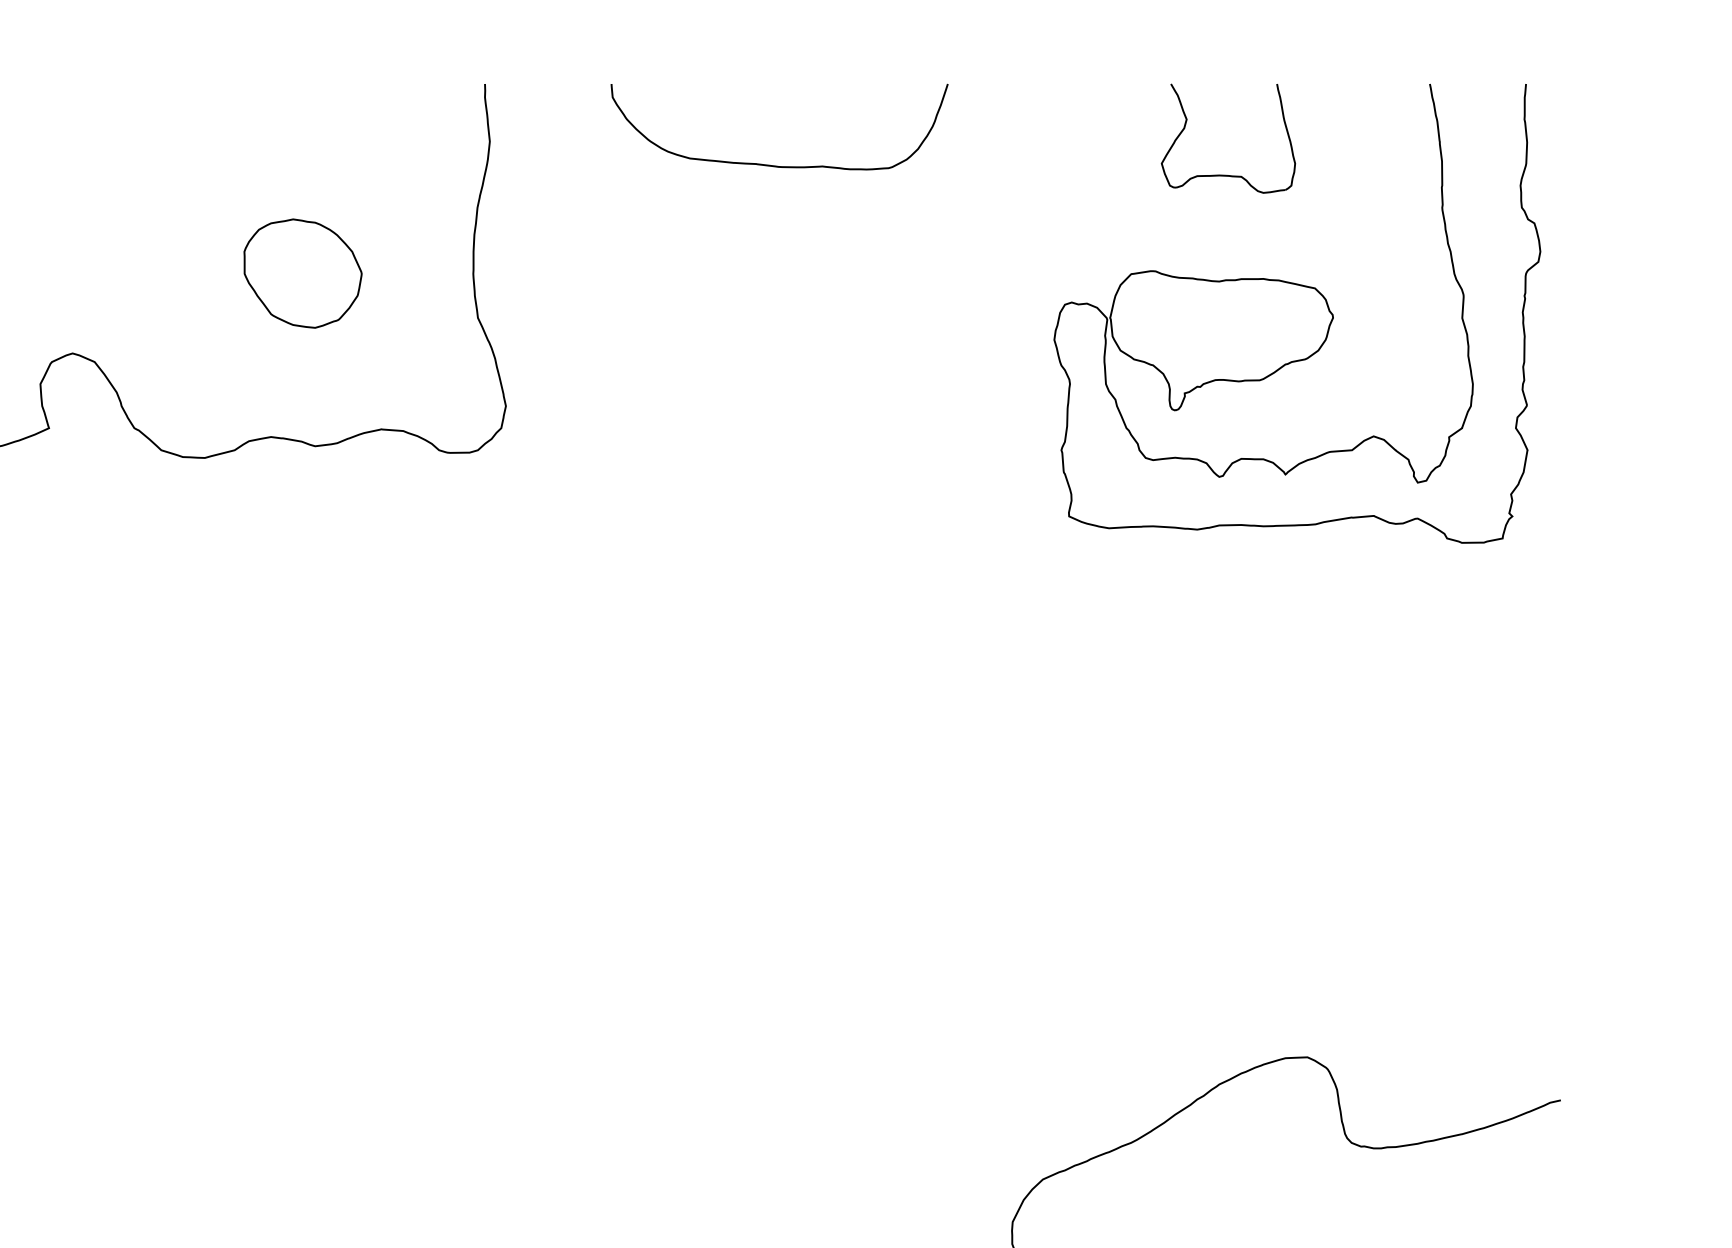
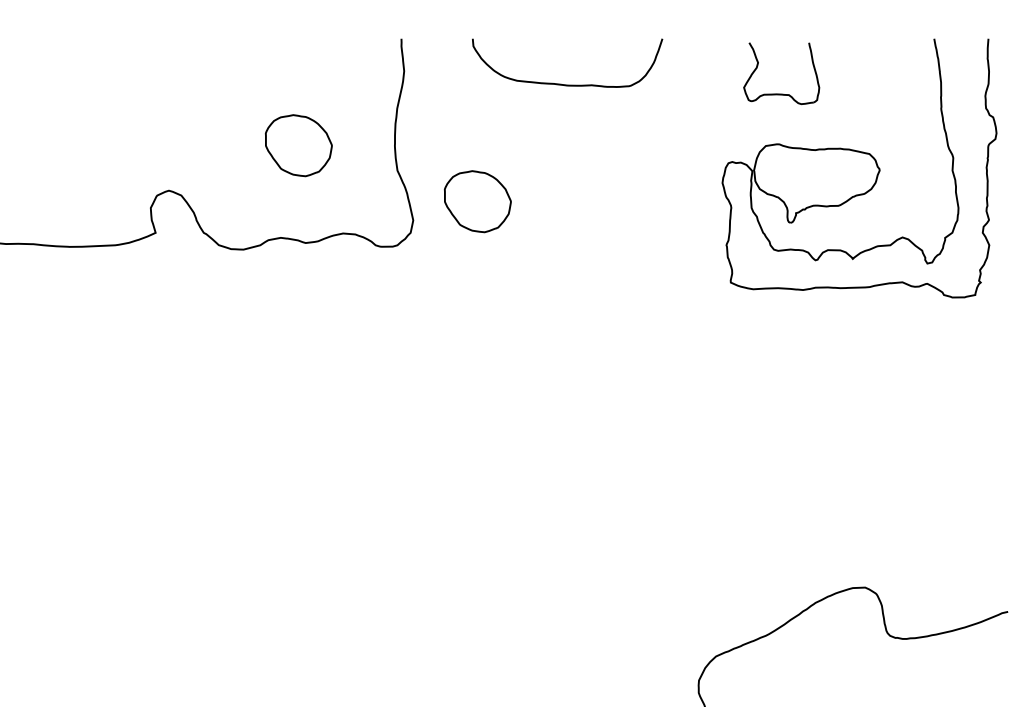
part: (1228, 173) -> (781, 93), moved
part: (619, 372) -> (477, 201), added

